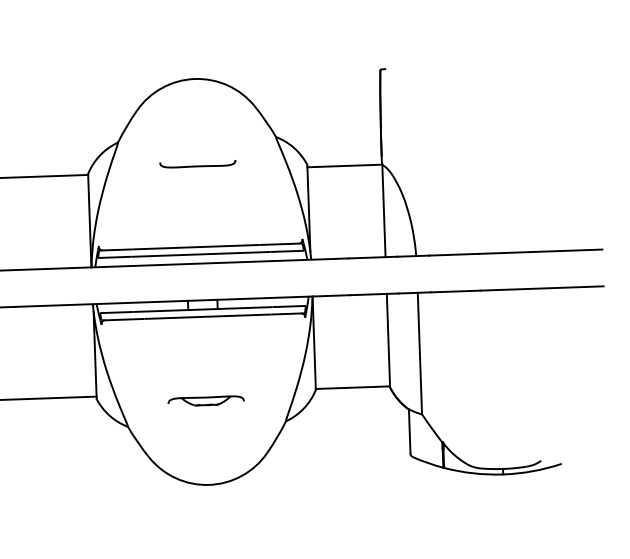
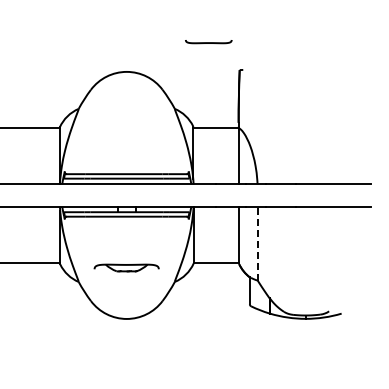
curve: (197, 165) -> (208, 42), moved
line: (419, 353) -> (257, 243), solid -> dashed
part: (205, 400) -> (126, 267), size x1.4

